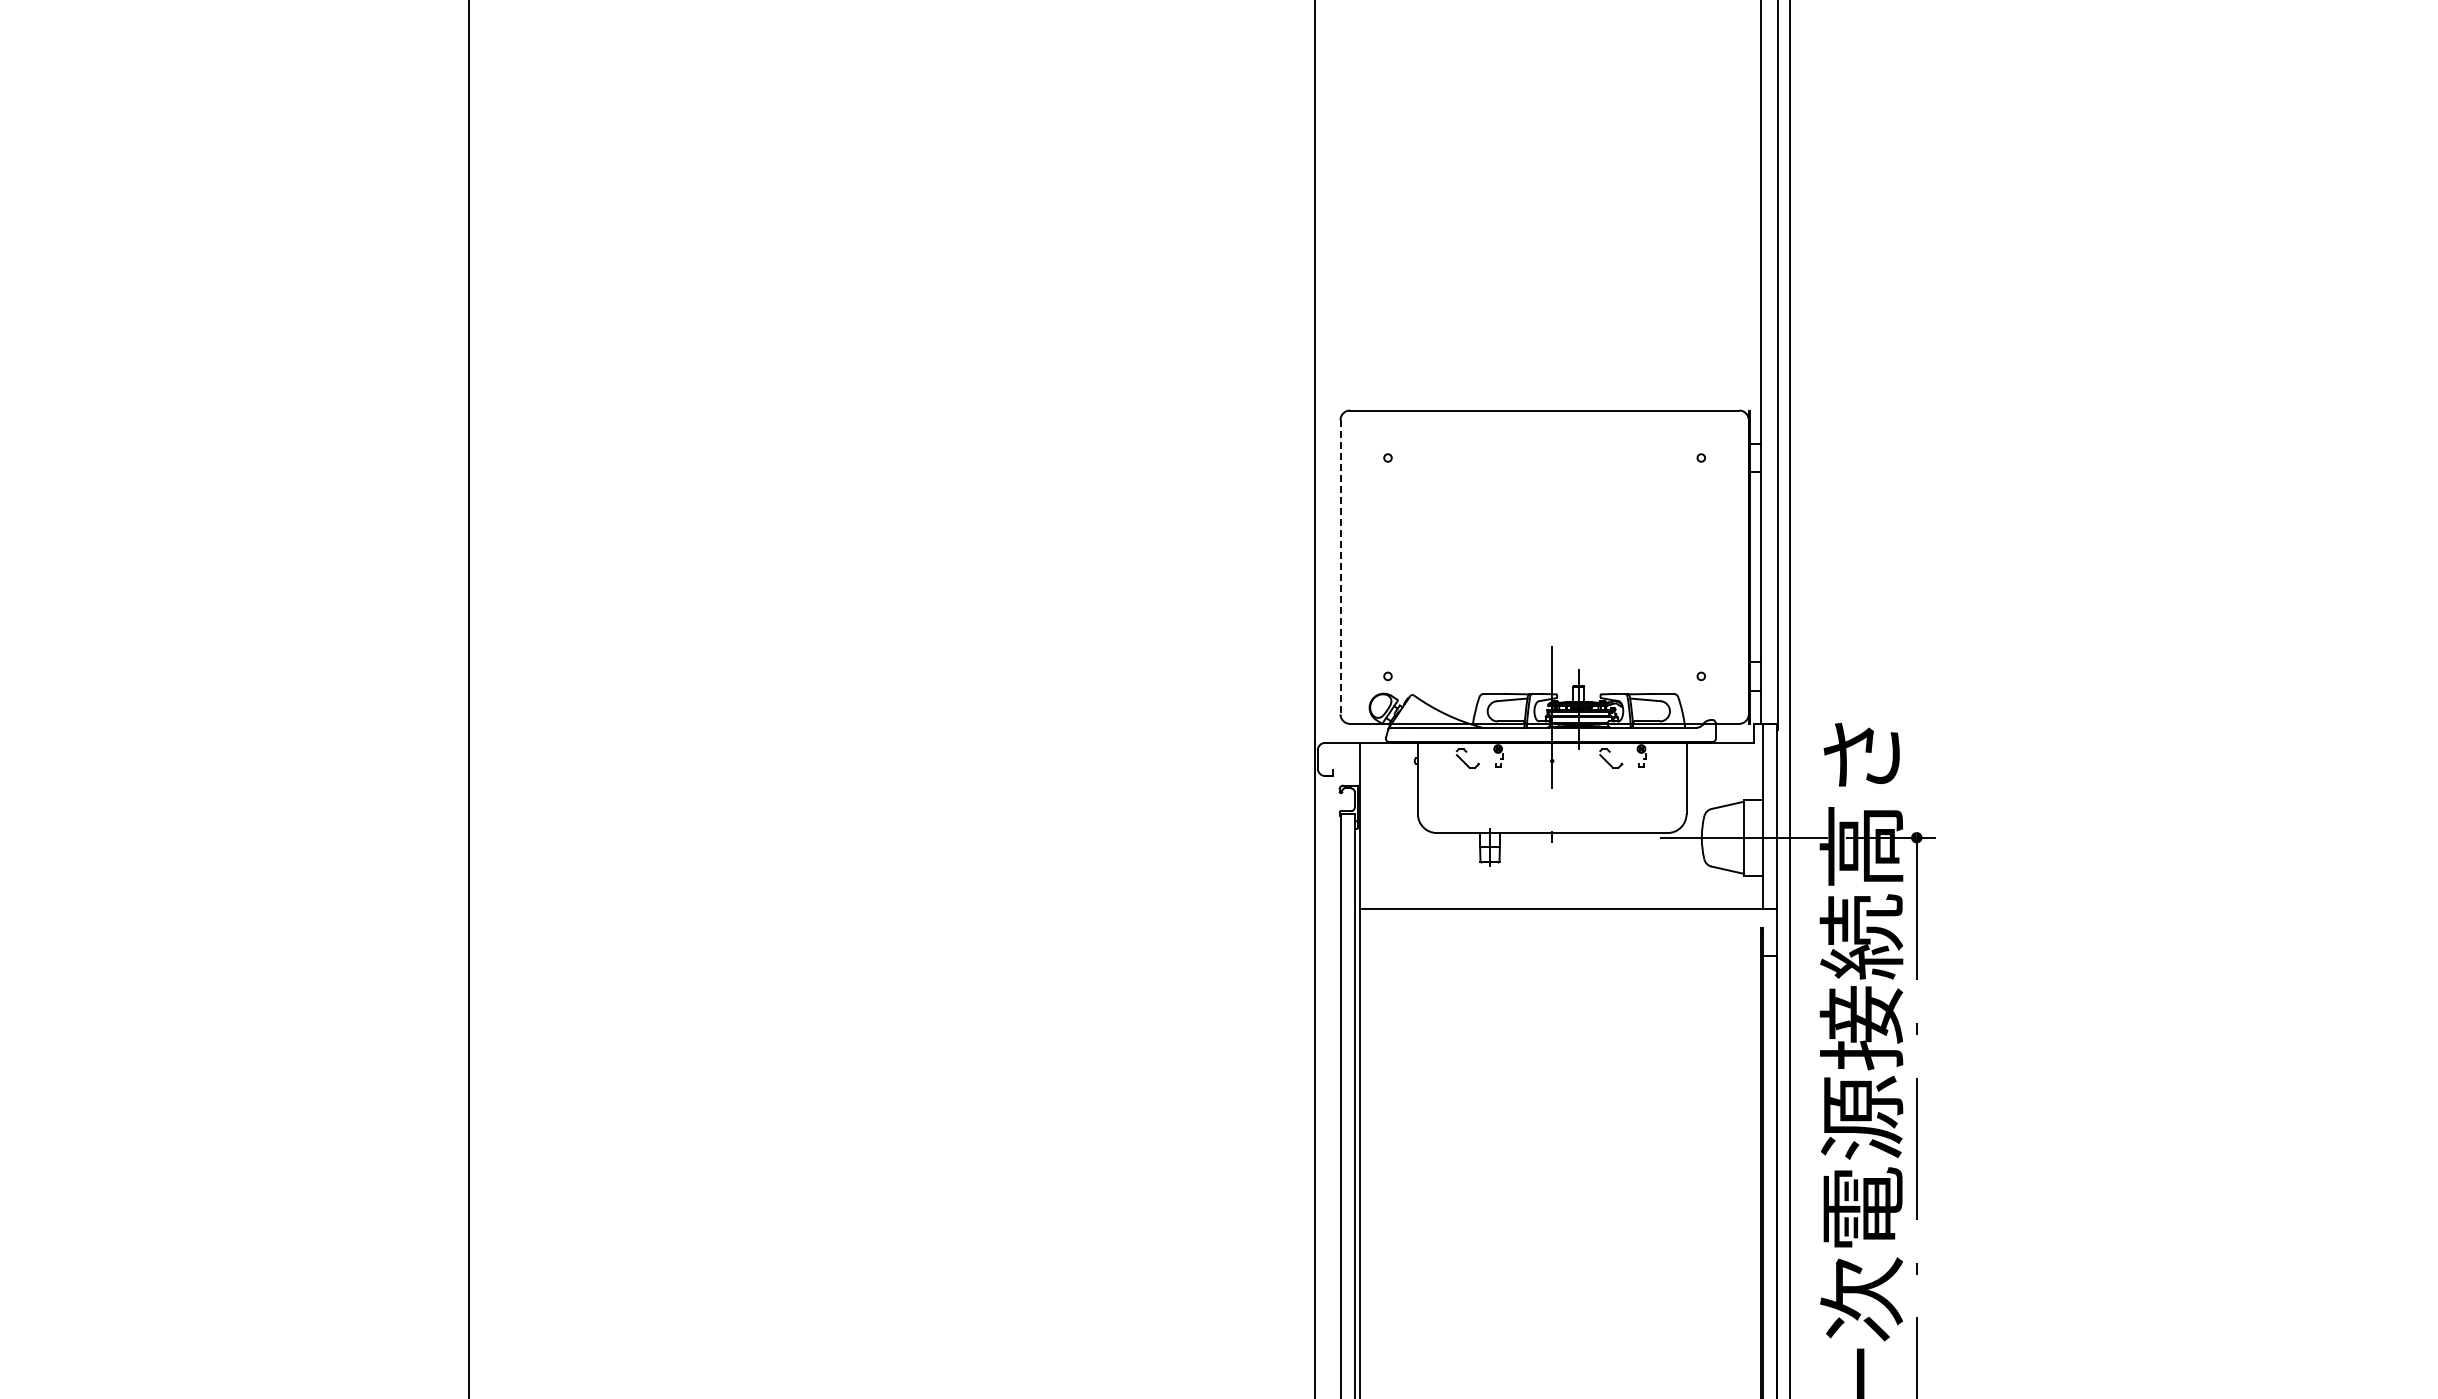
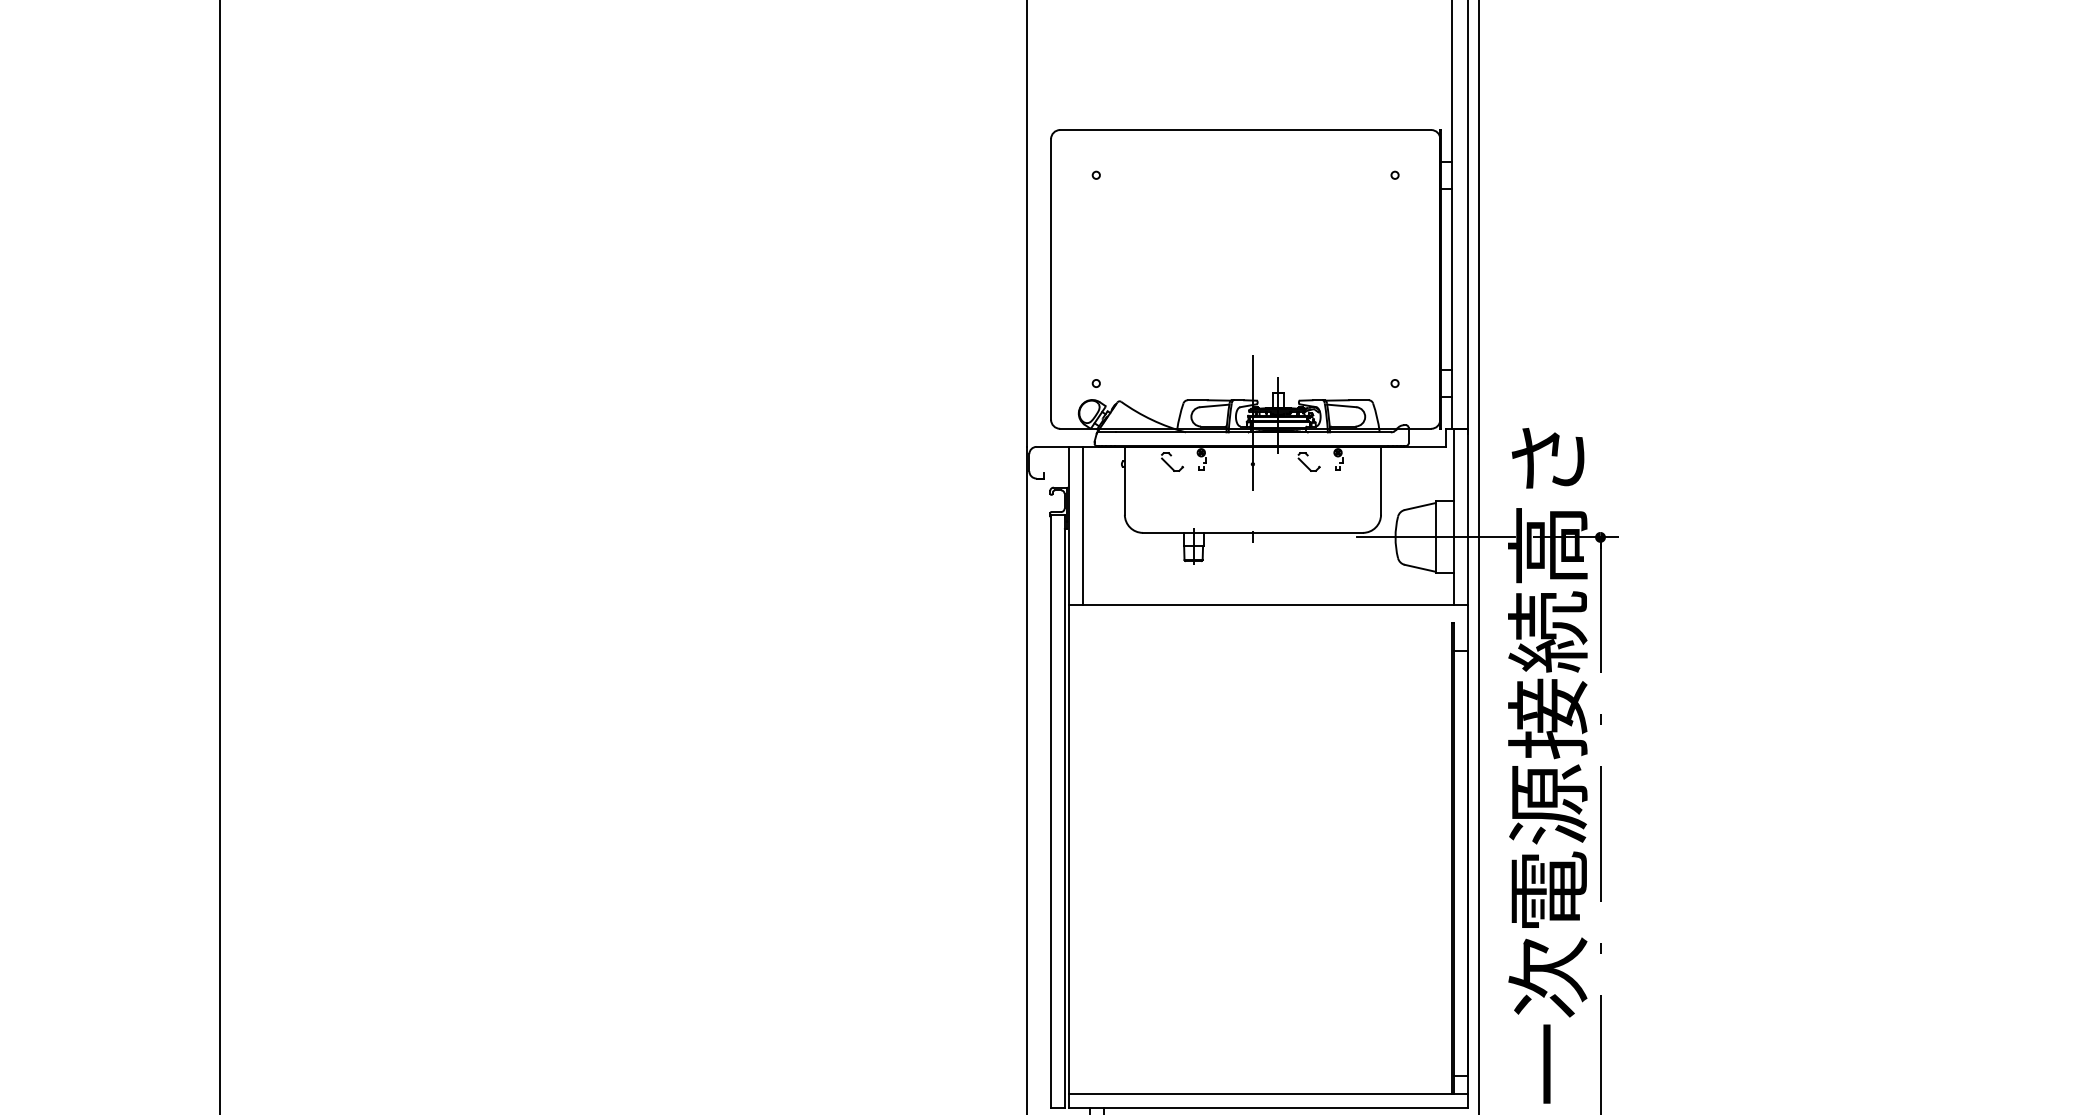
line: (1340, 567) -> (1051, 279), dashed -> solid
line: (1373, 825) -> (1082, 525), added

